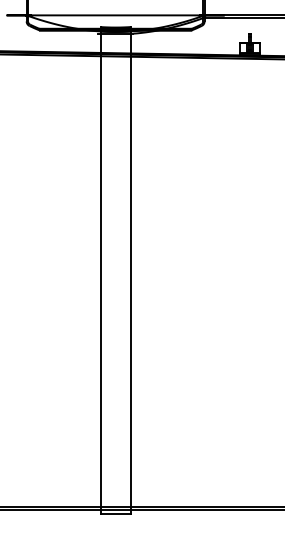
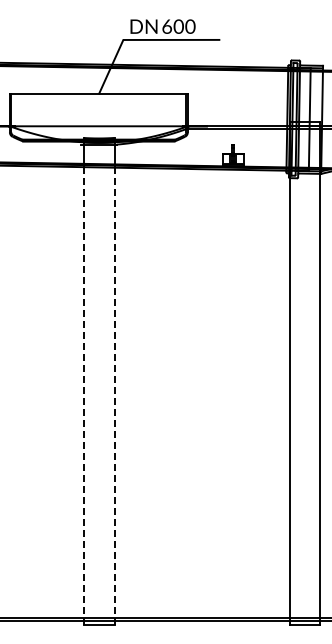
line: (100, 284) -> (83, 395), solid -> dashed
line: (131, 284) -> (114, 395), solid -> dashed

